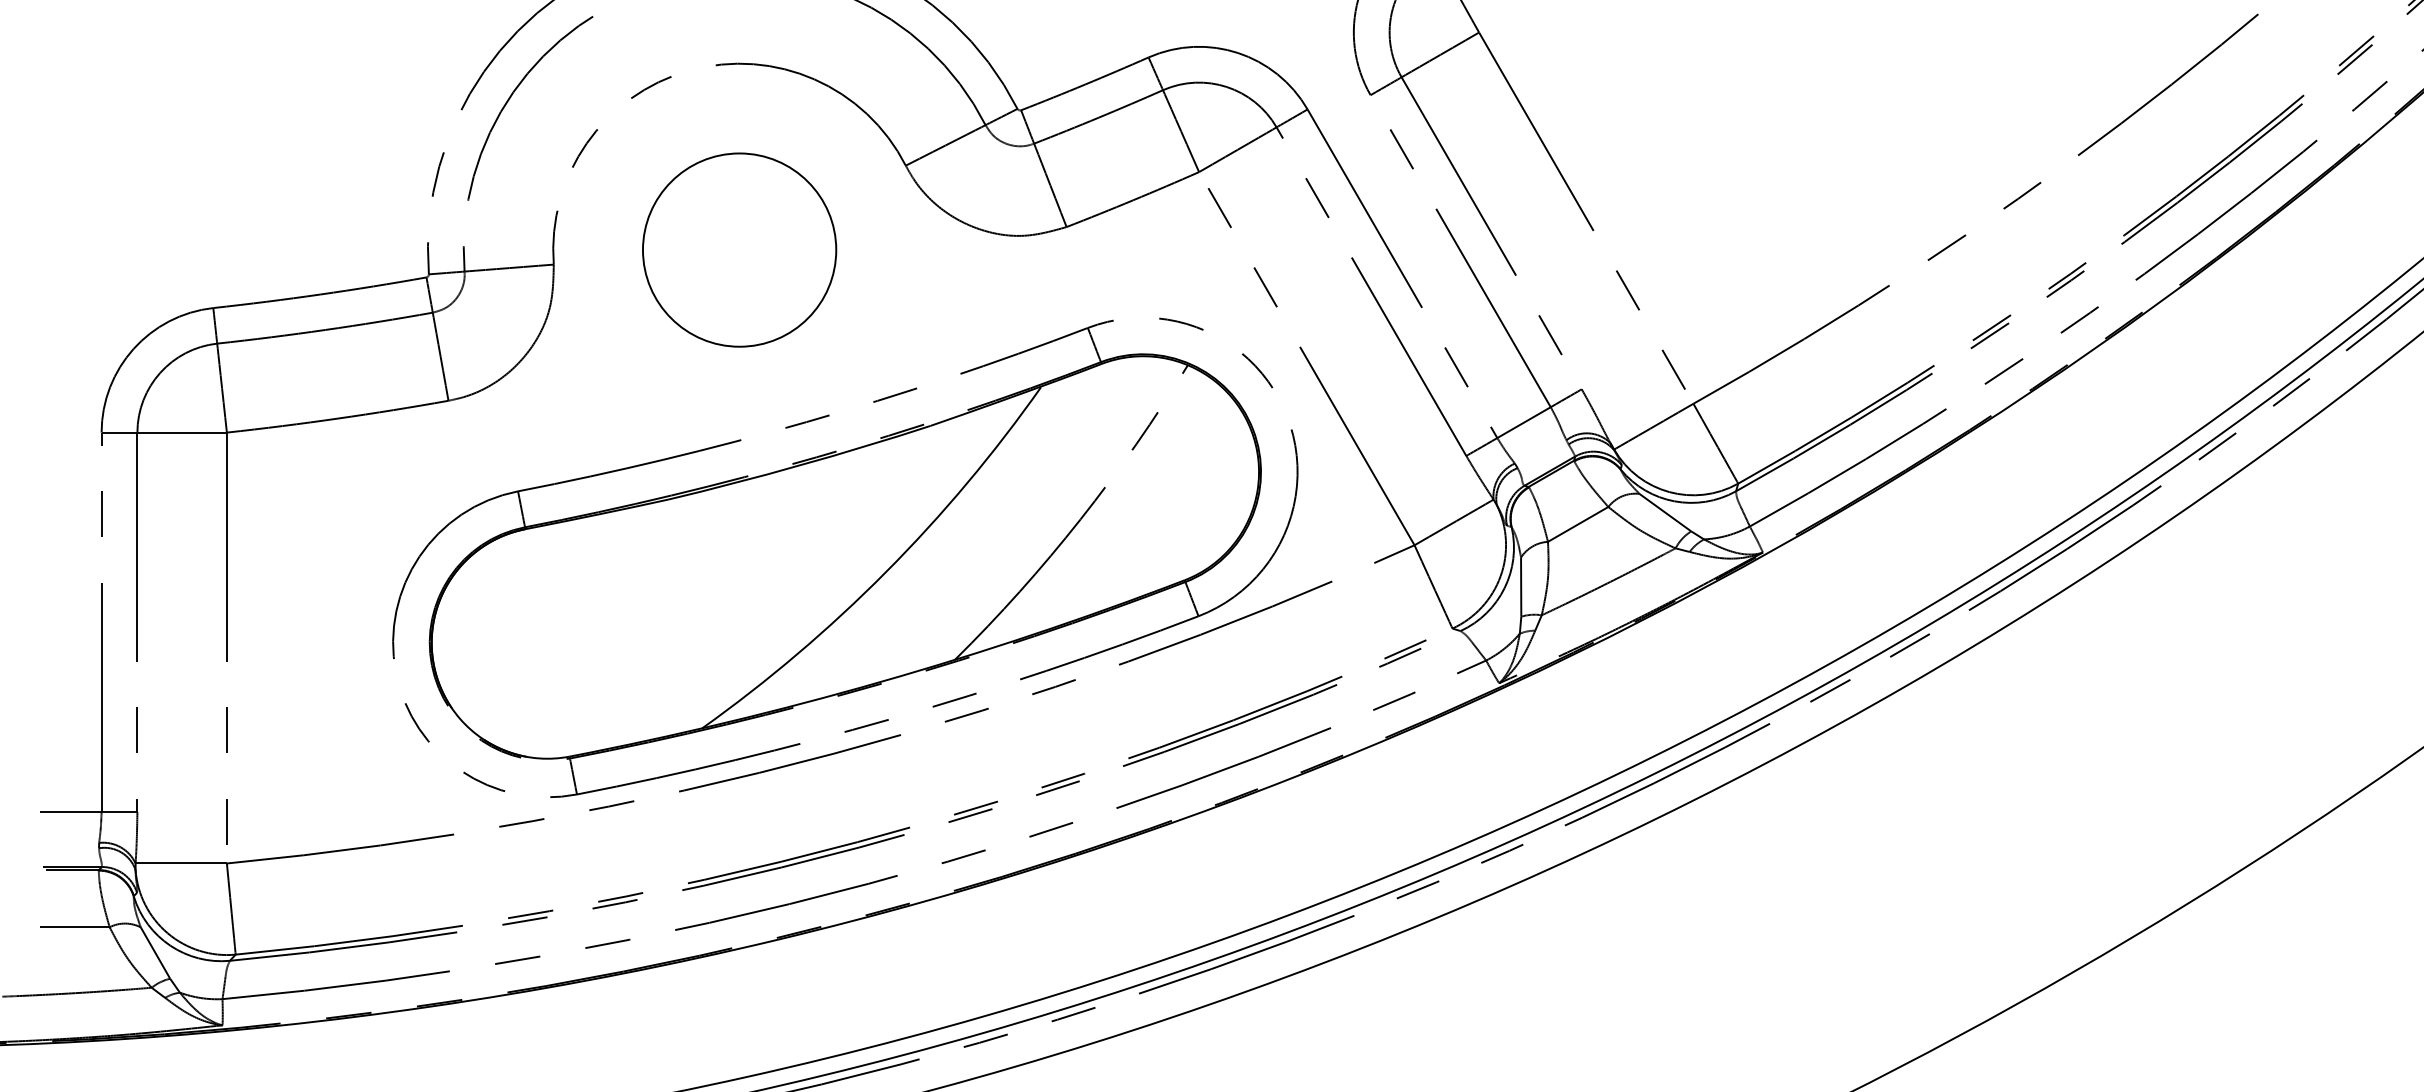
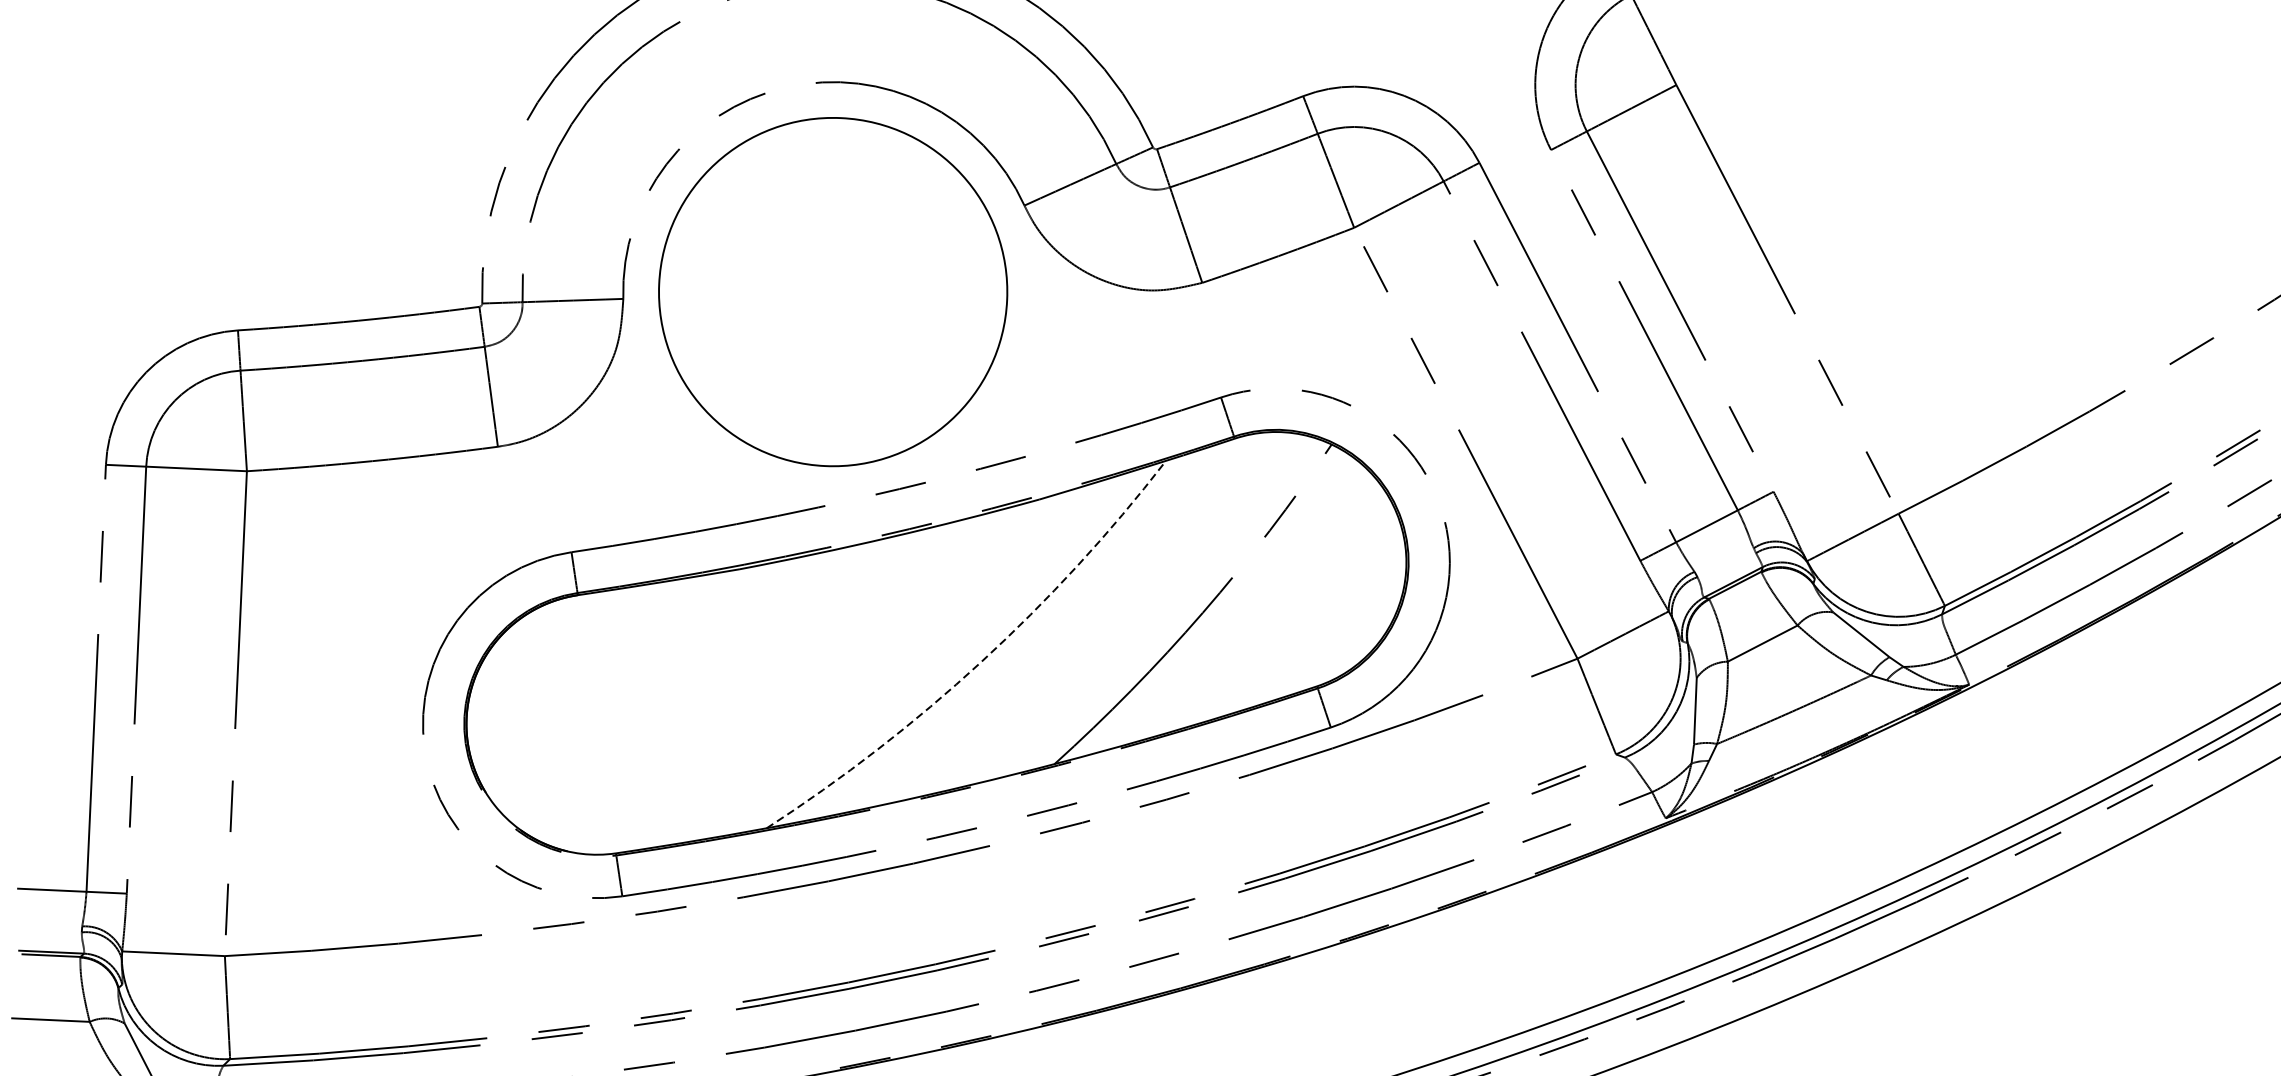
circle: (739, 249) -> (833, 291), size x1.6
arc: (886, 572) -> (981, 662), solid -> dashed

